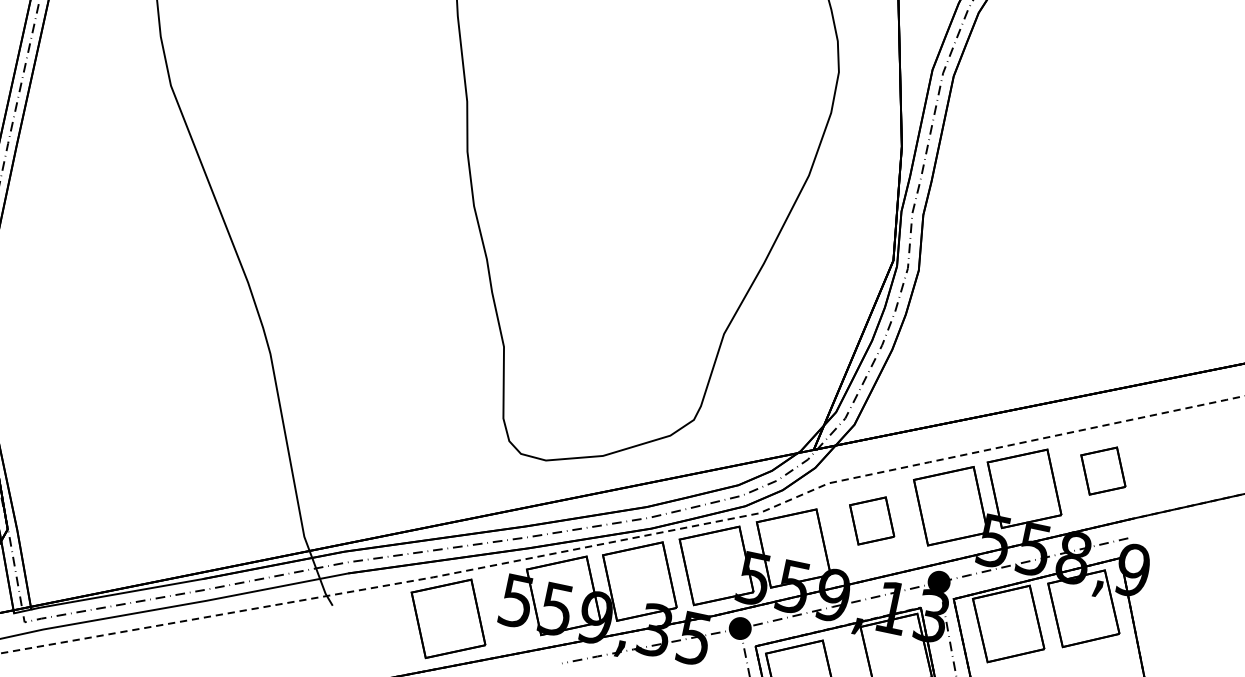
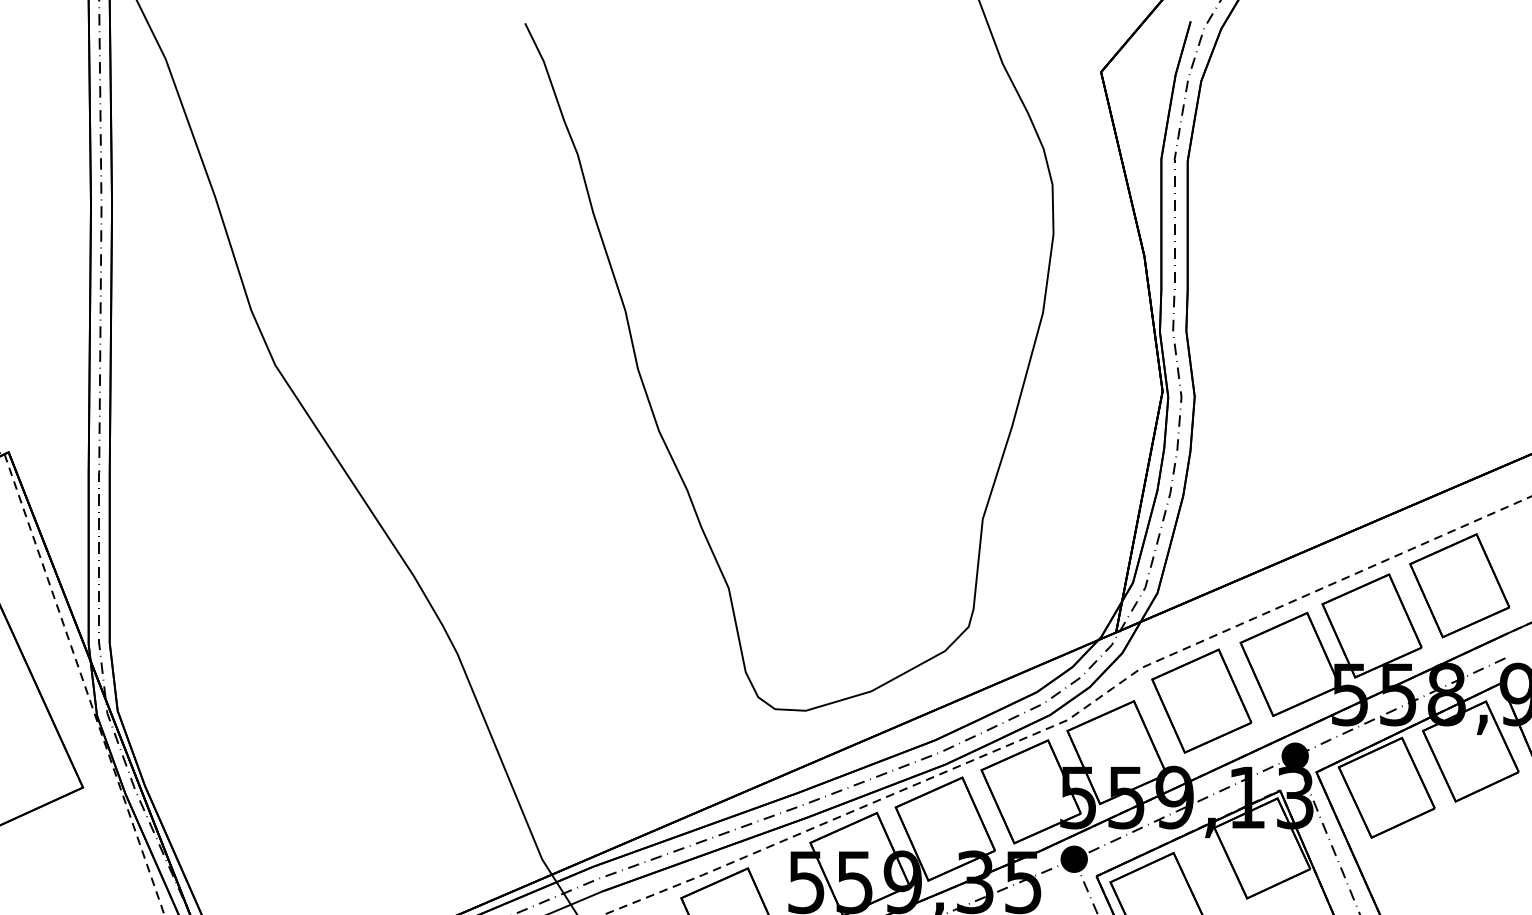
part: (1103, 470) -> (1459, 585), size x1.67
part: (871, 520) -> (1201, 700), size x1.67

